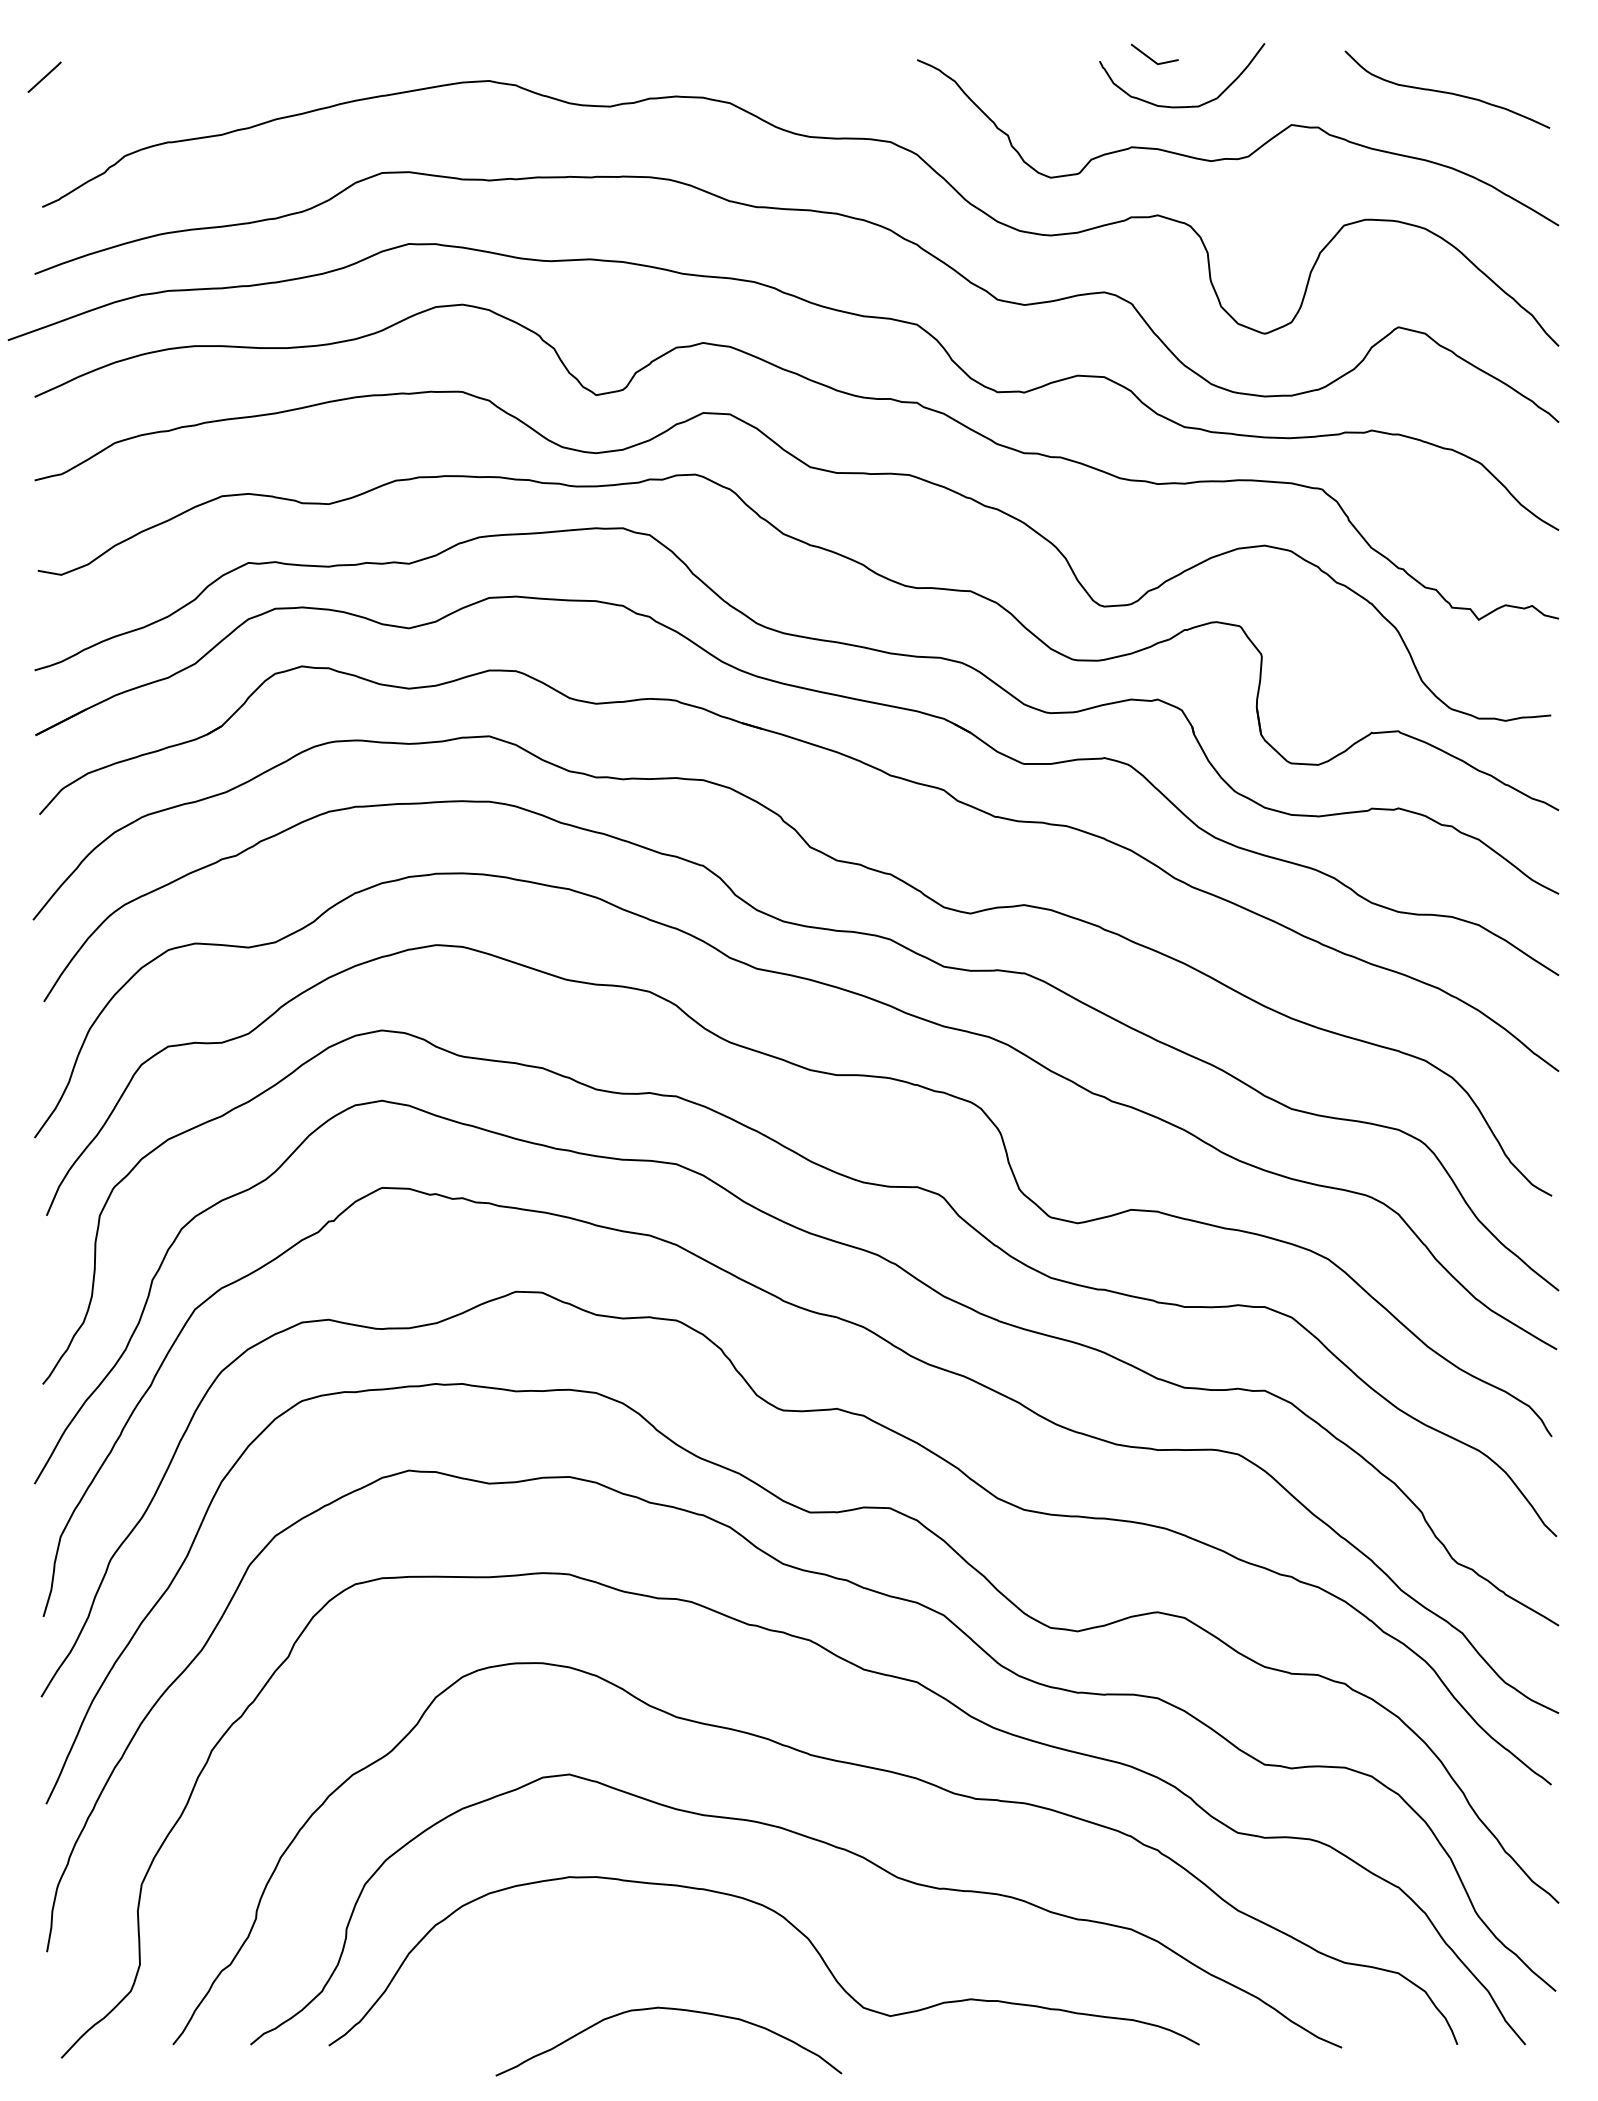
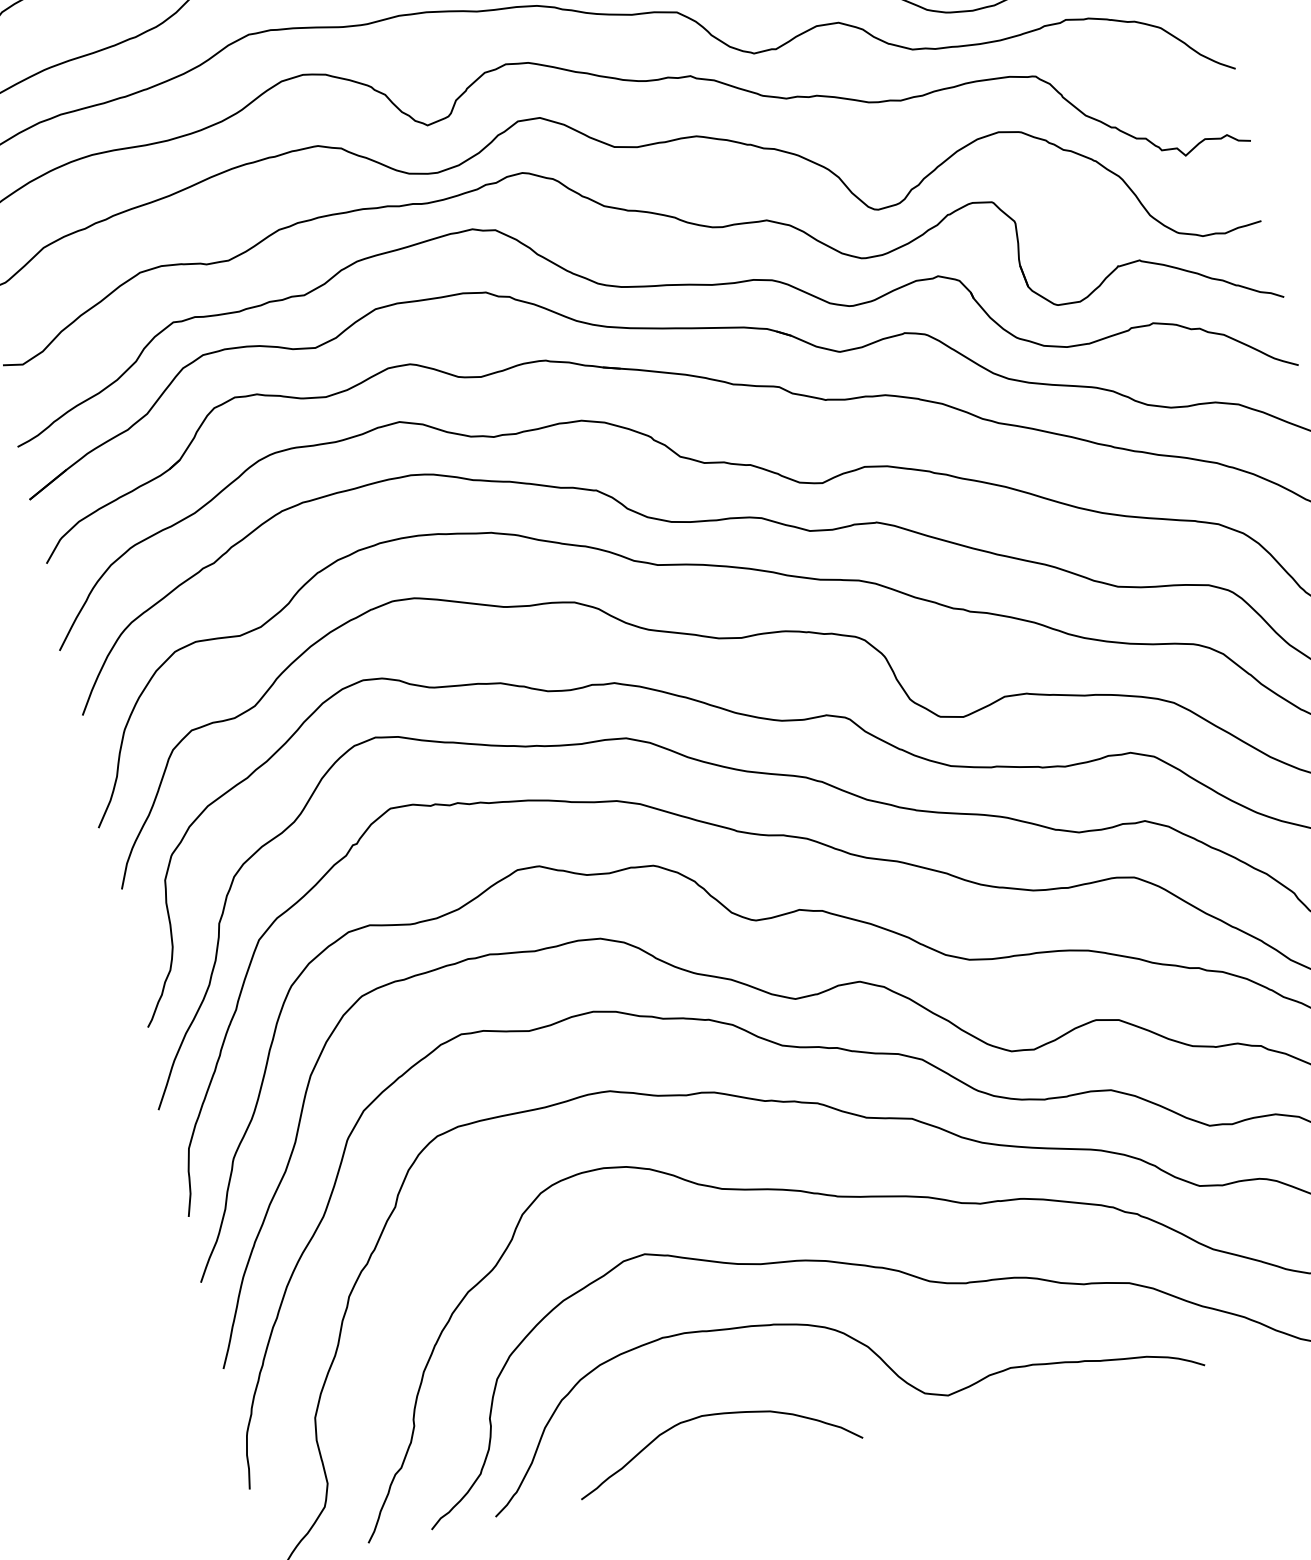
curve: (668, 2009) -> (710, 1415), moved

